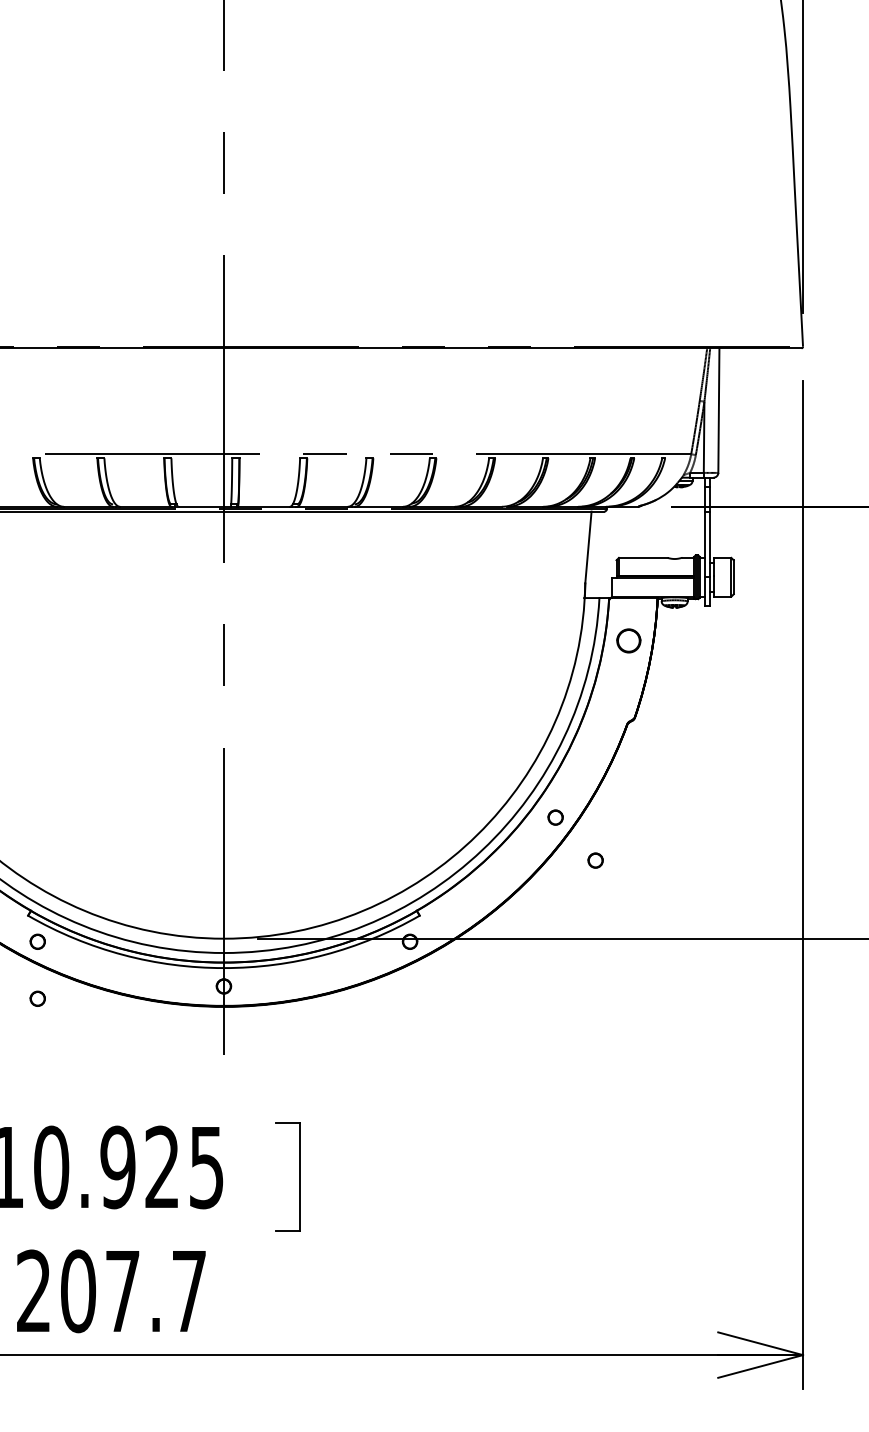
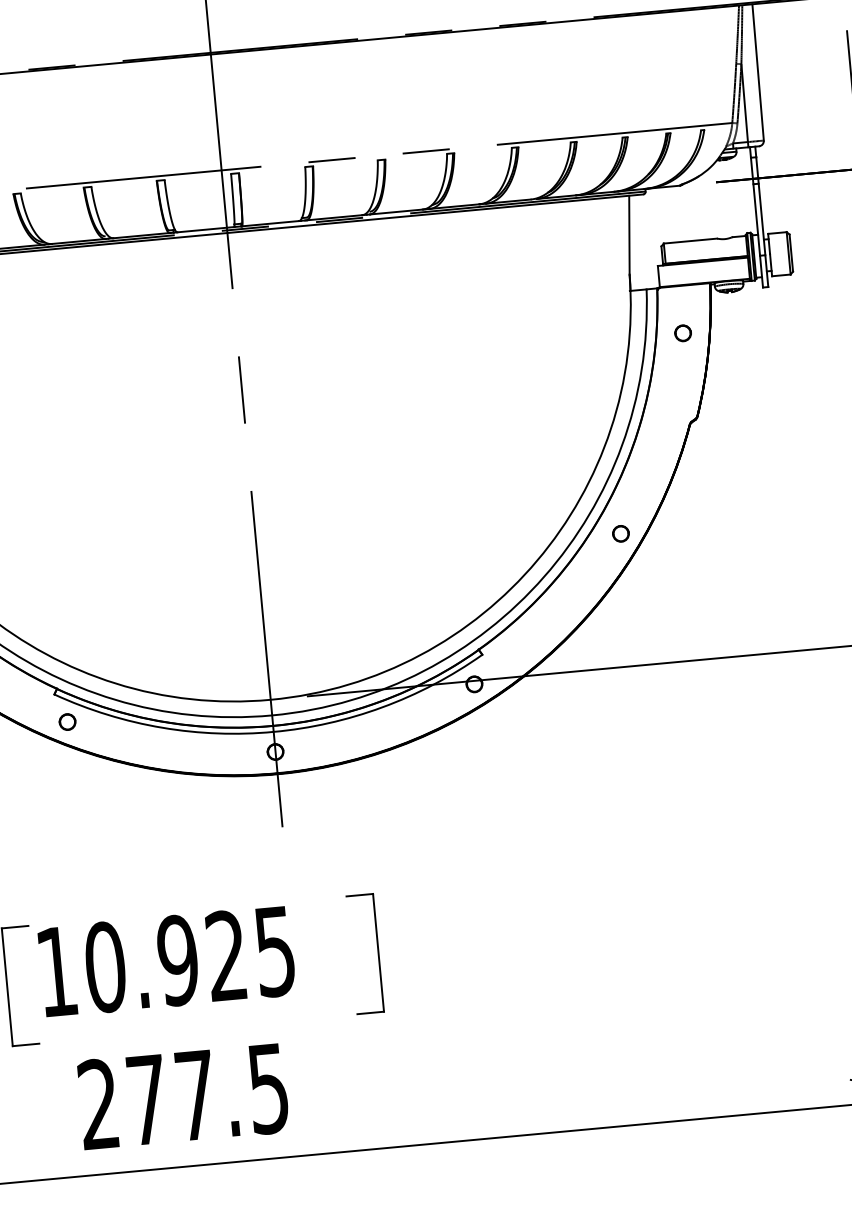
part: (628, 640) -> (682, 332), size x0.62
circle: (595, 860) -> (668, 576), removed
circle: (37, 998) -> (73, 784), removed
text: (133, 1291) -> (207, 1094), 207.7 -> 277.5

